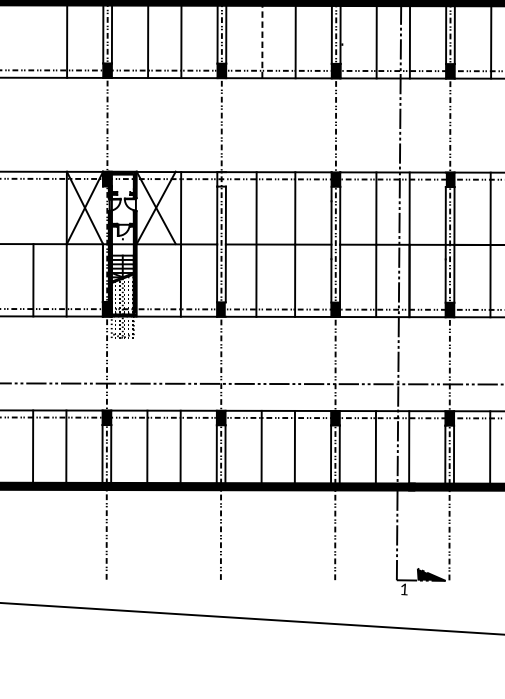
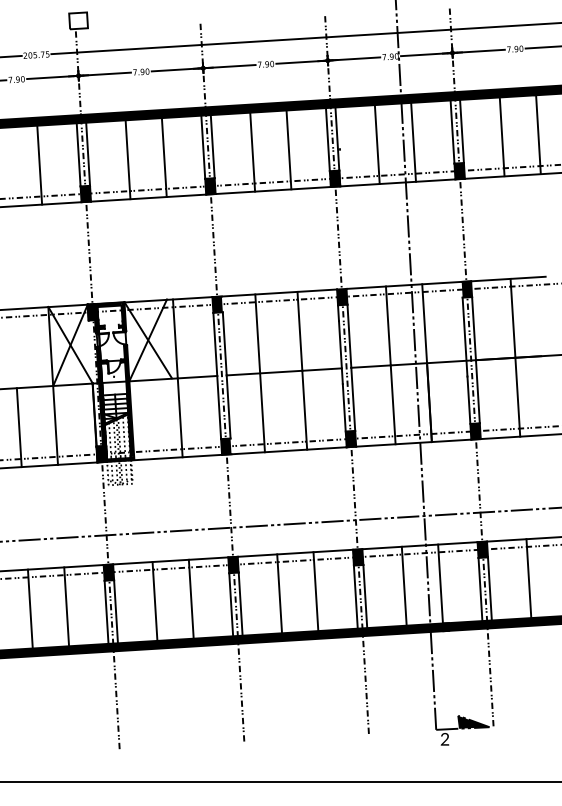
line: (262, 42) -> (252, 152), dashed -> solid
fill: (221, 179) -> (217, 304), added
text: (403, 589) -> (444, 739), 1 -> 2

